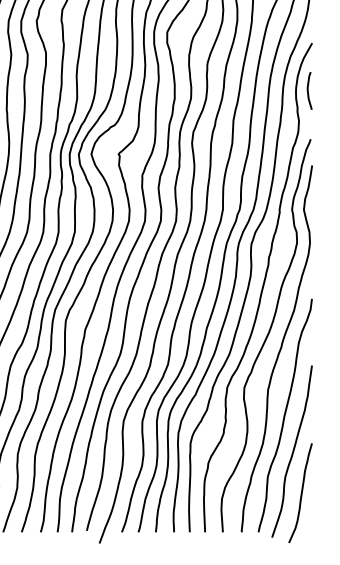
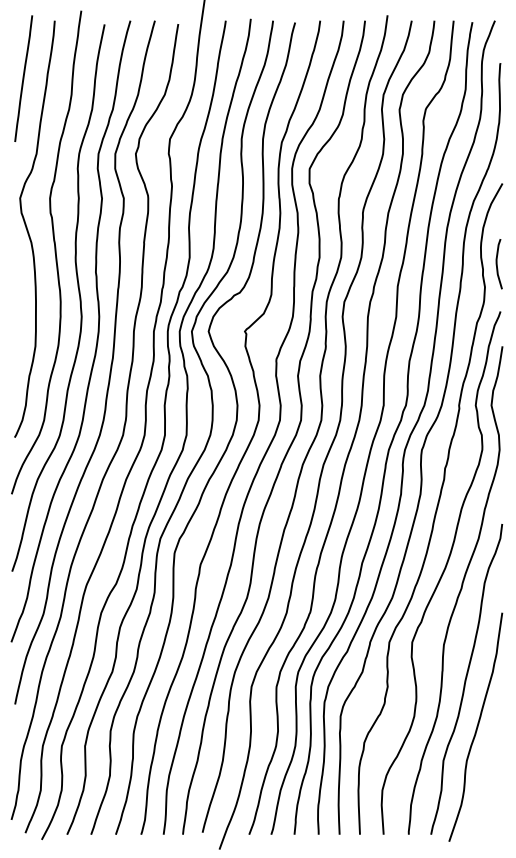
curve: (308, 91) -> (497, 264), moved
curve: (300, 493) -> (487, 782), removed

